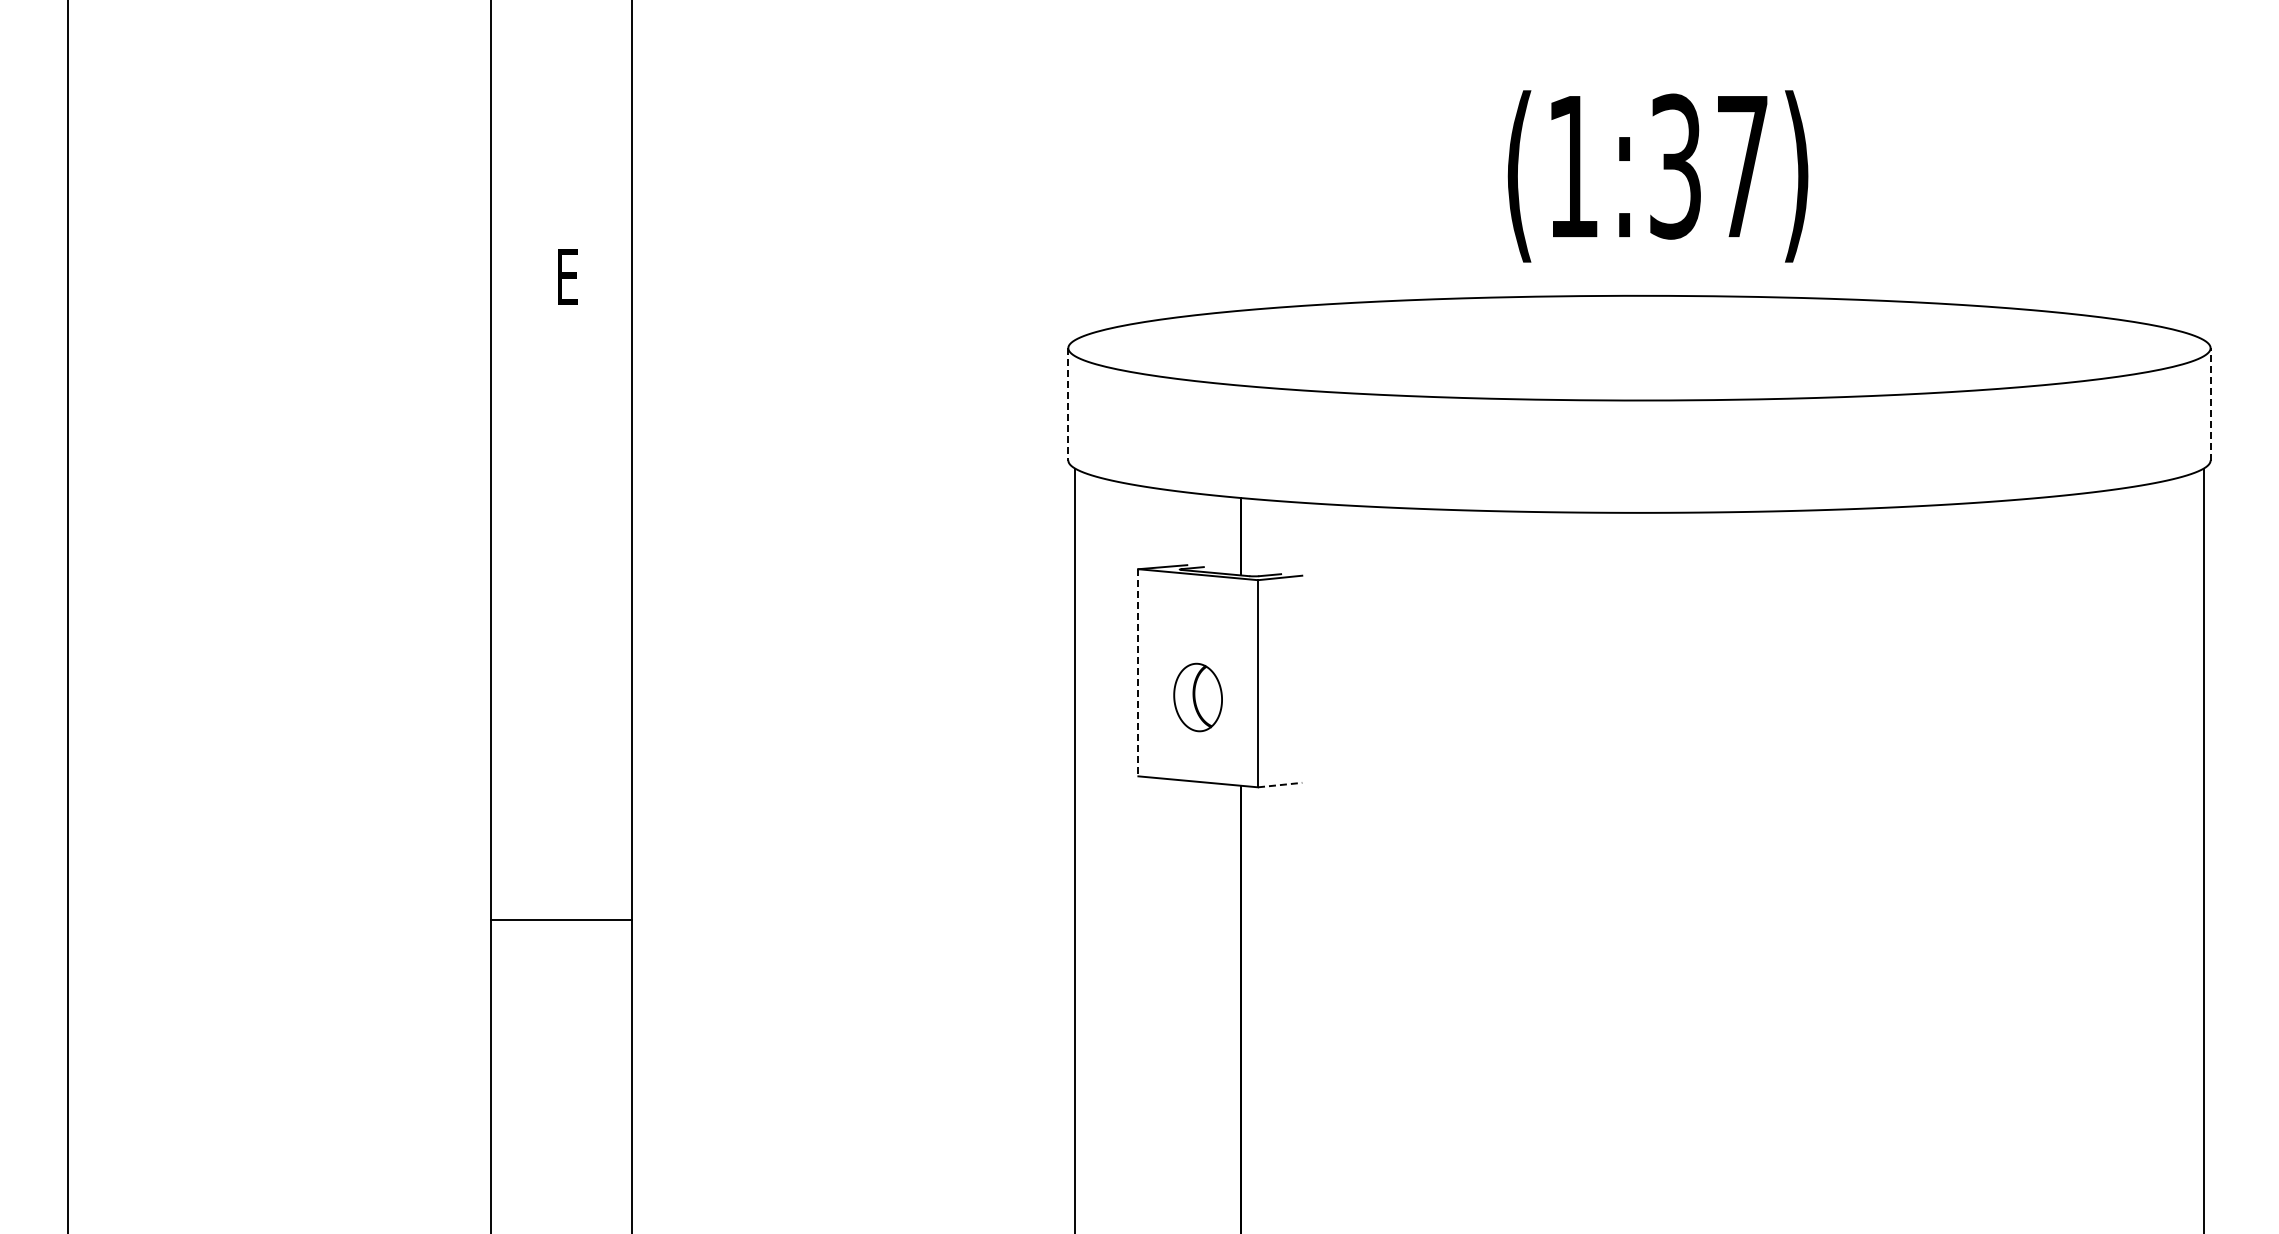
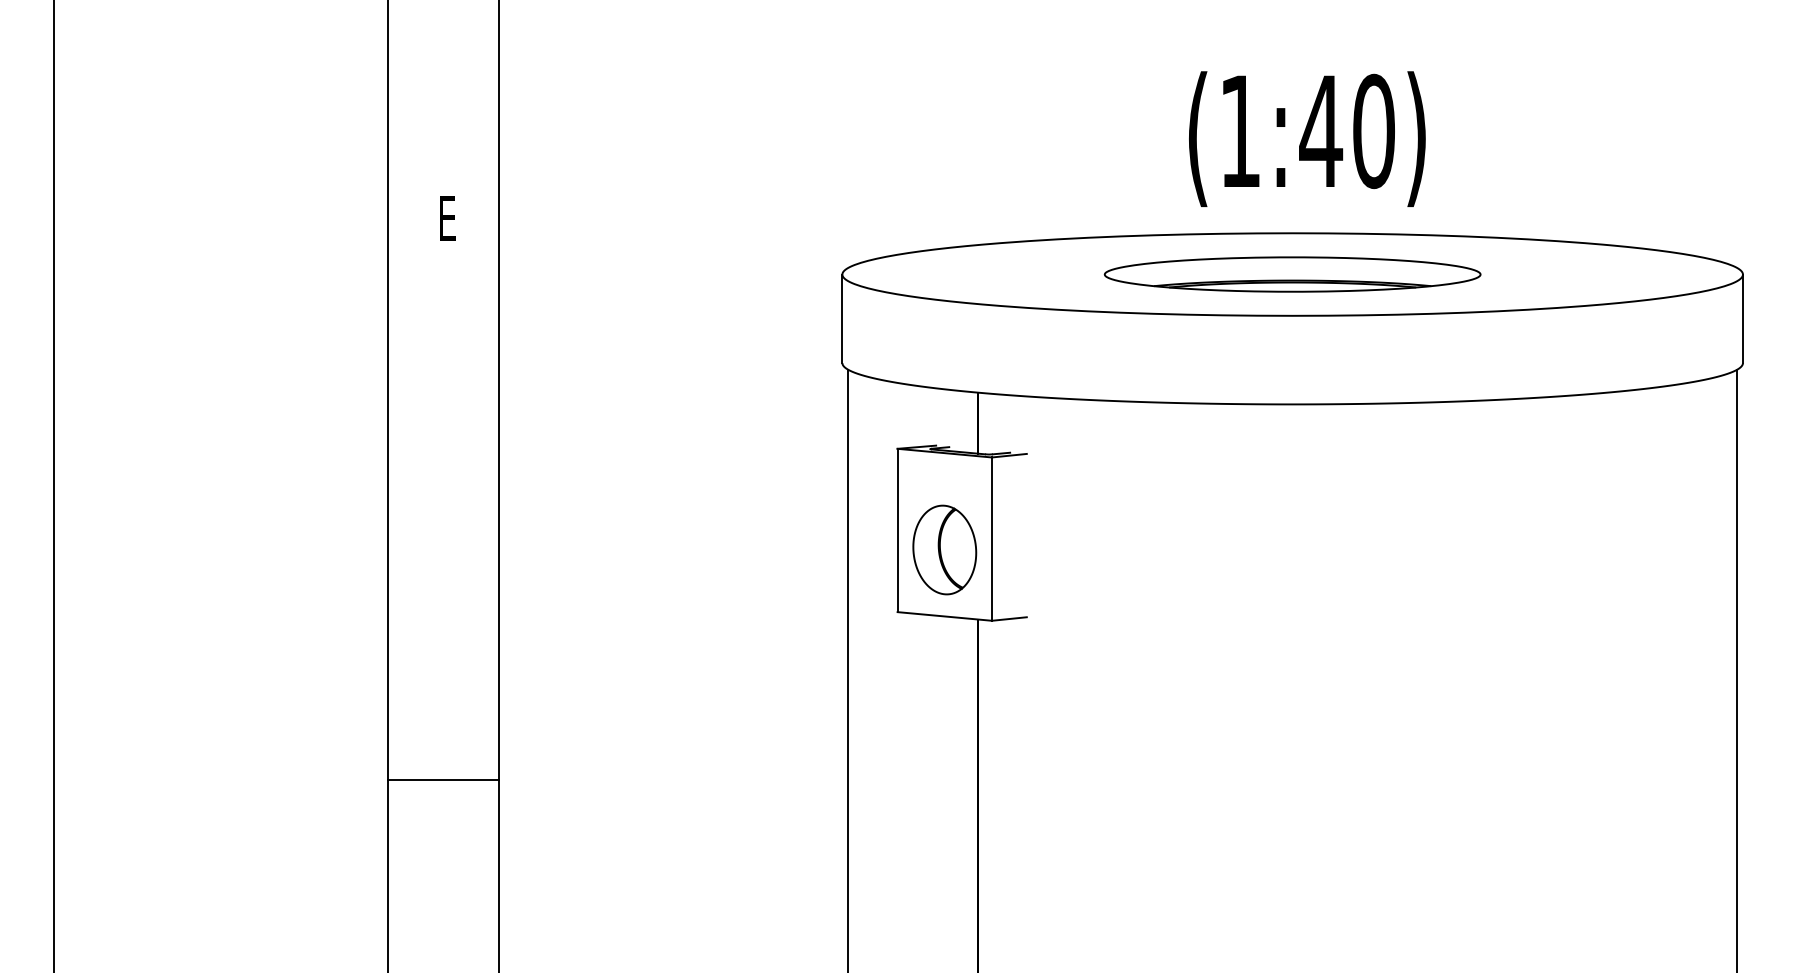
text: (1708, 166) -> (1347, 131), (1:37) -> (1:40)
part: (1639, 347) -> (1292, 274), added
line: (2210, 403) -> (1742, 318), dashed -> solid
line: (1068, 404) -> (842, 318), dashed -> solid
line: (1138, 672) -> (897, 530), dashed -> solid
part: (1197, 697) -> (944, 549), size x1.67
line: (1280, 785) -> (1009, 619), dashed -> solid
line: (561, 919) -> (442, 779), moved

